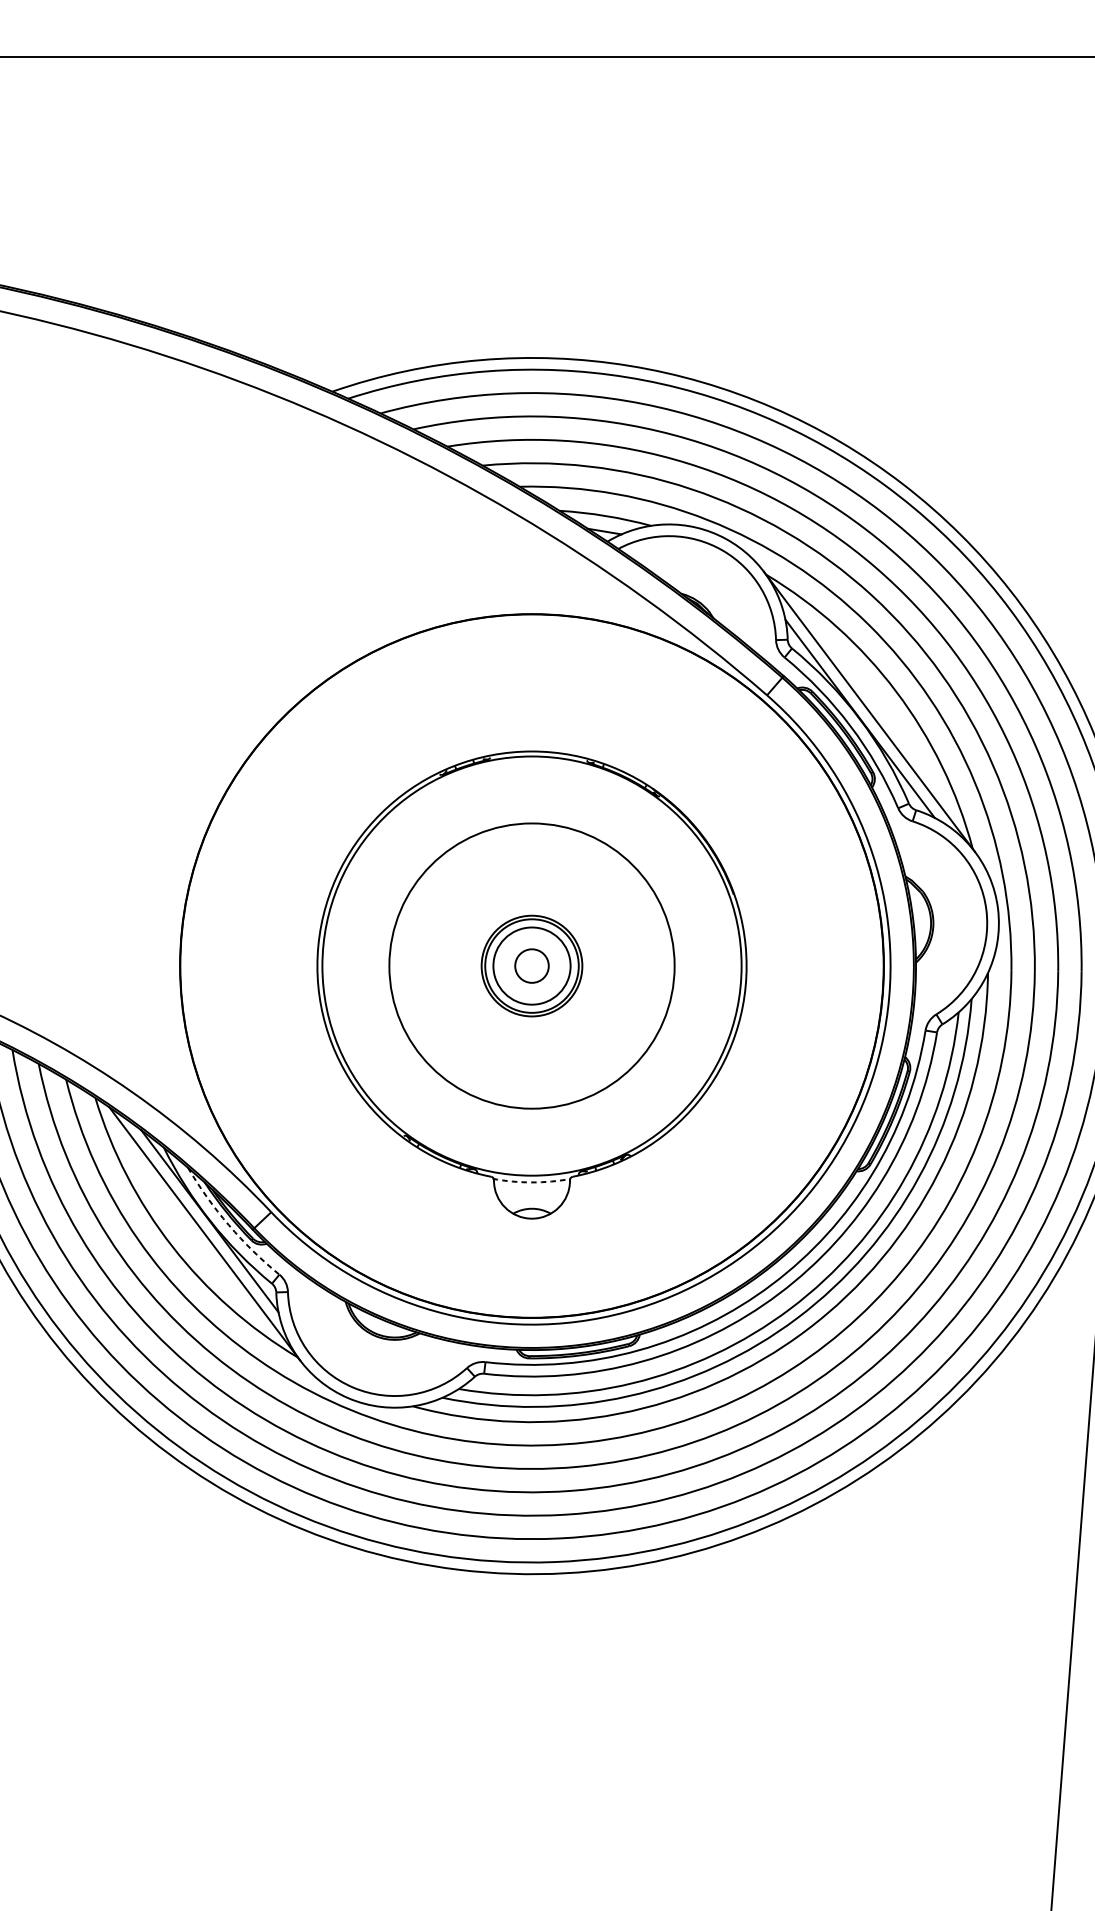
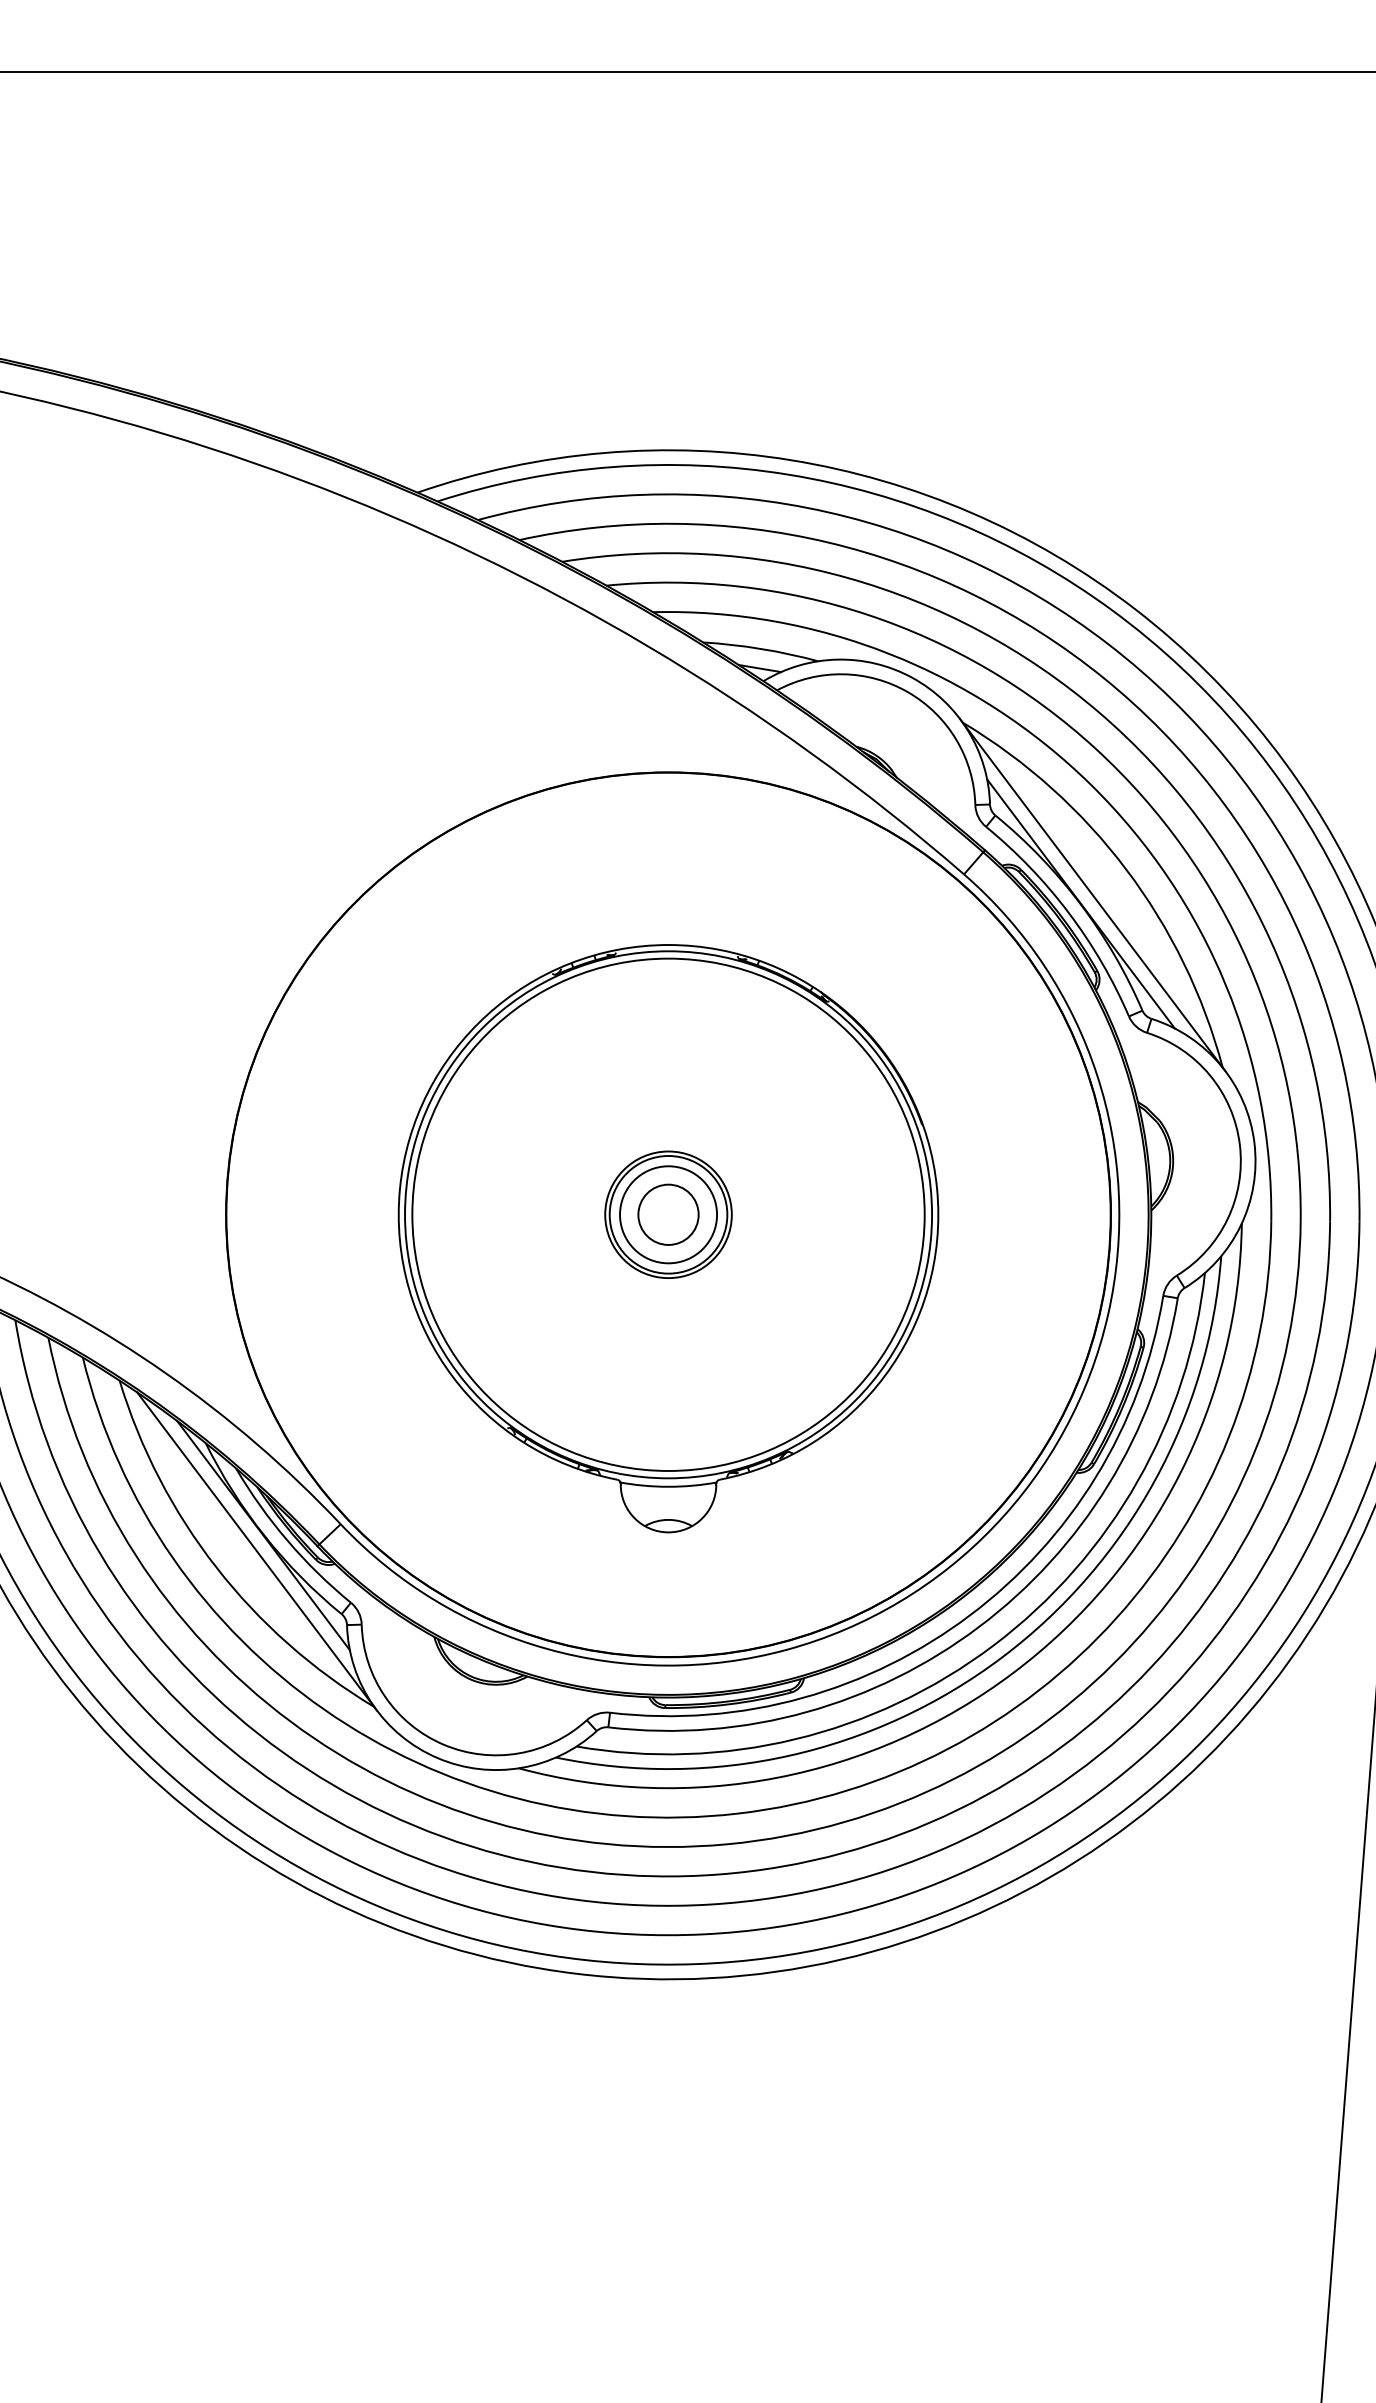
circle: (531, 965) -> (668, 1214), size x1.43
circle: (531, 965) -> (668, 1214), size x1.43
arc: (531, 1182) -> (668, 1486), dashed -> solid
arc: (228, 1225) -> (287, 1540), dashed -> solid

